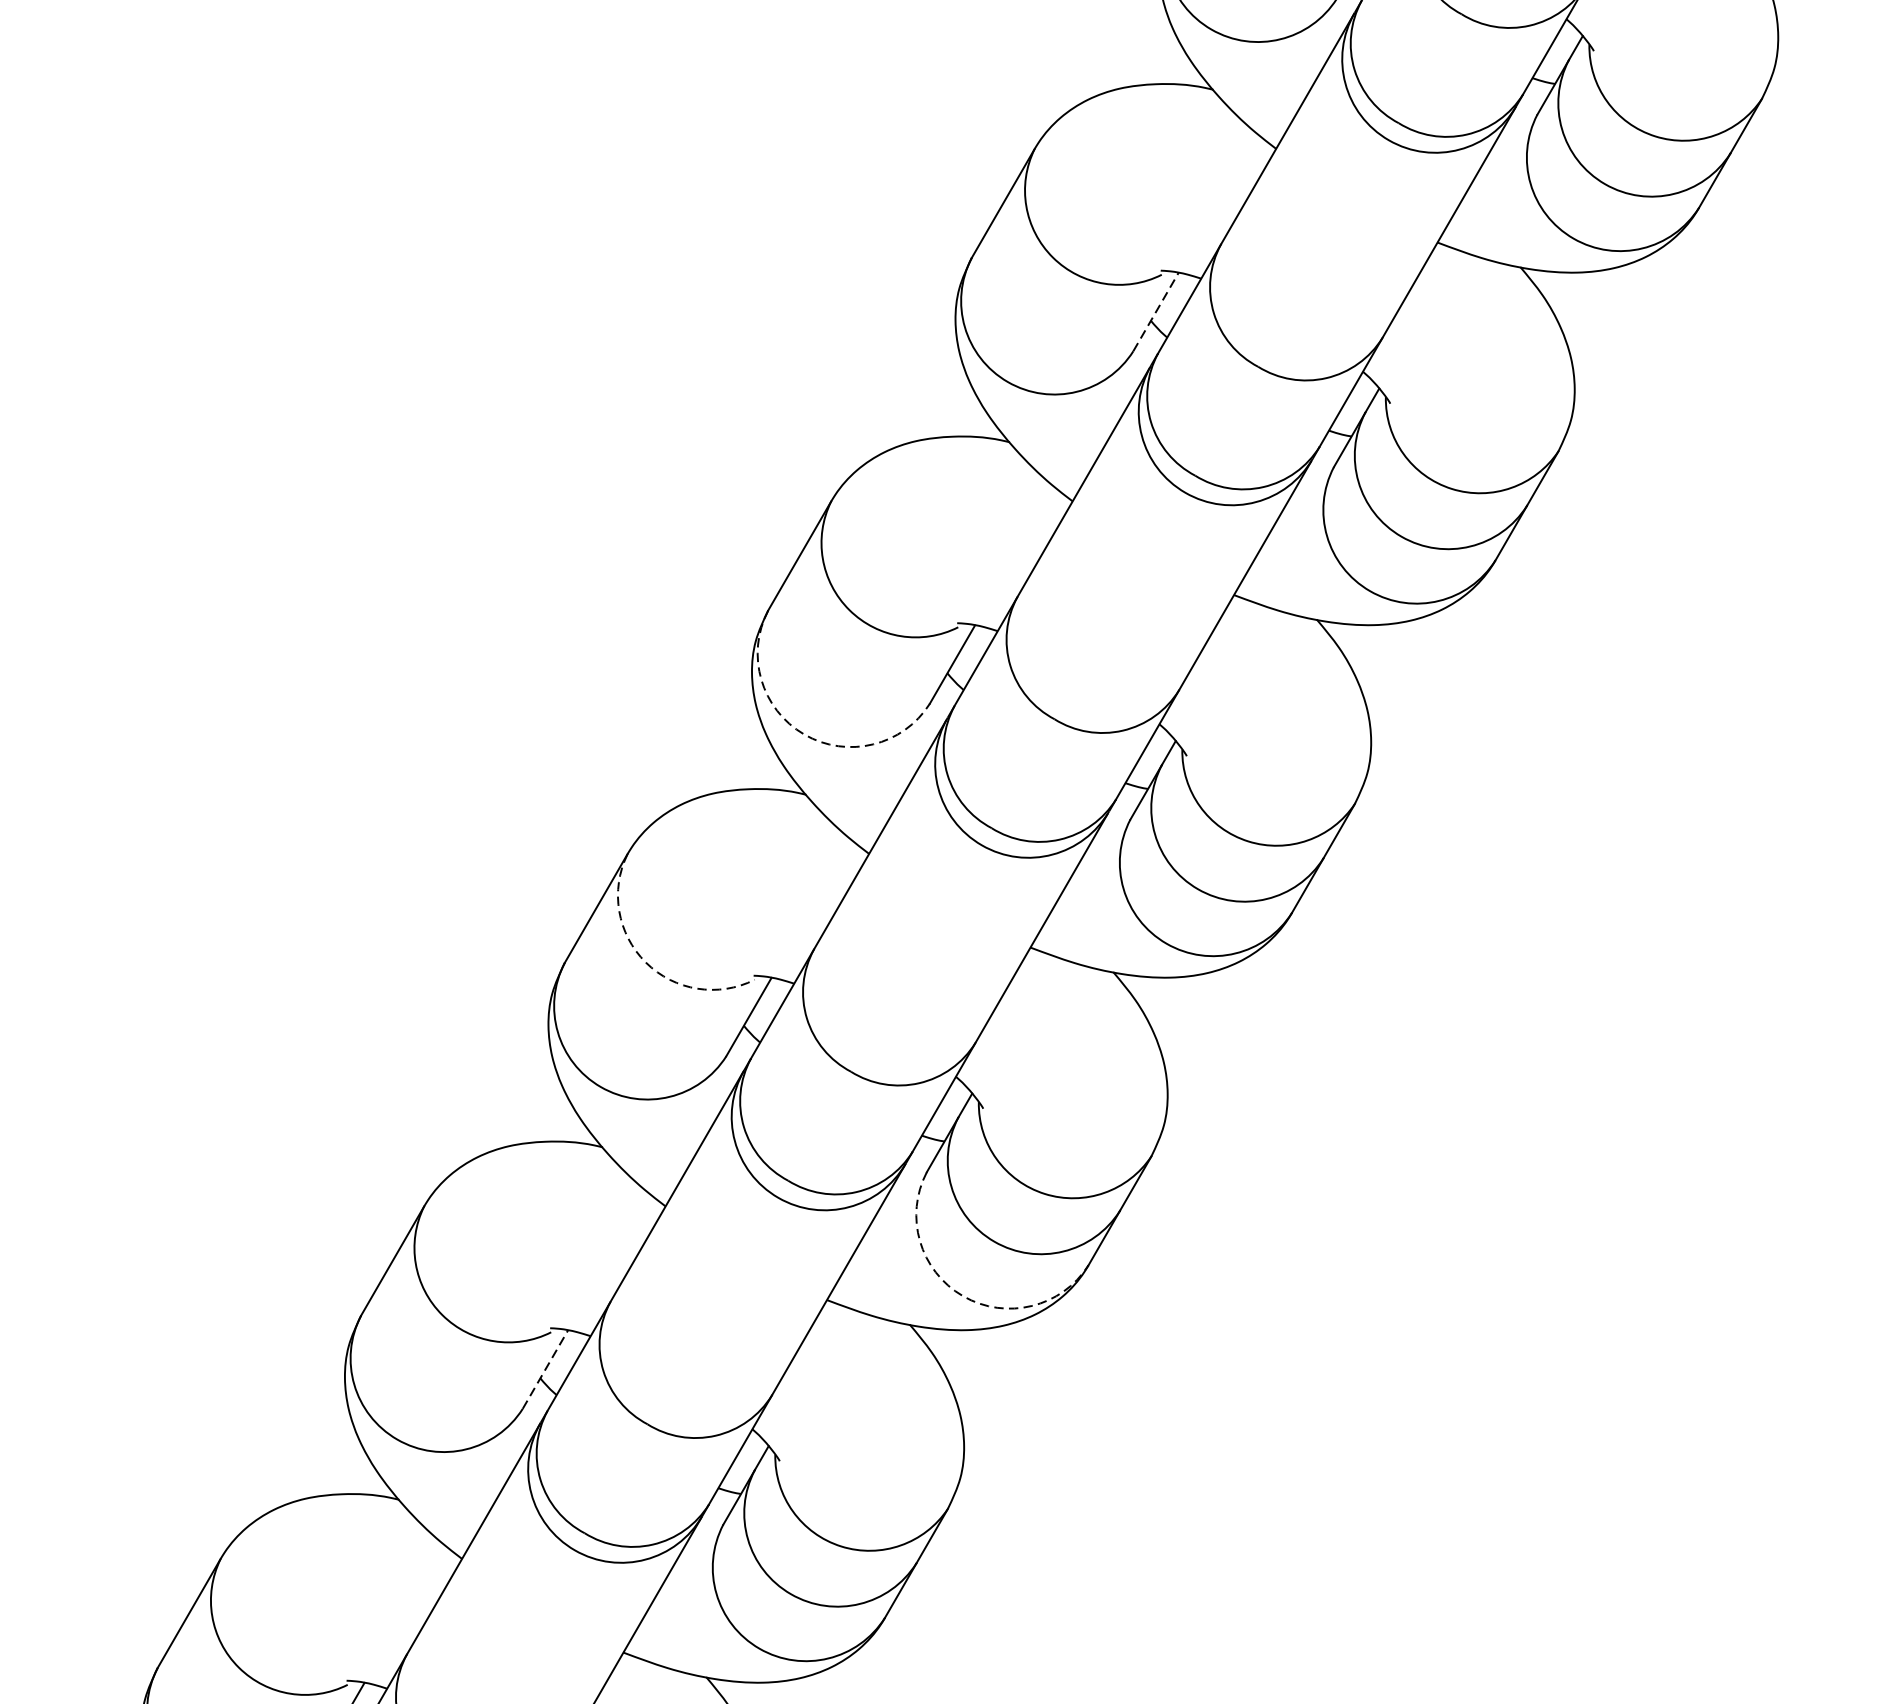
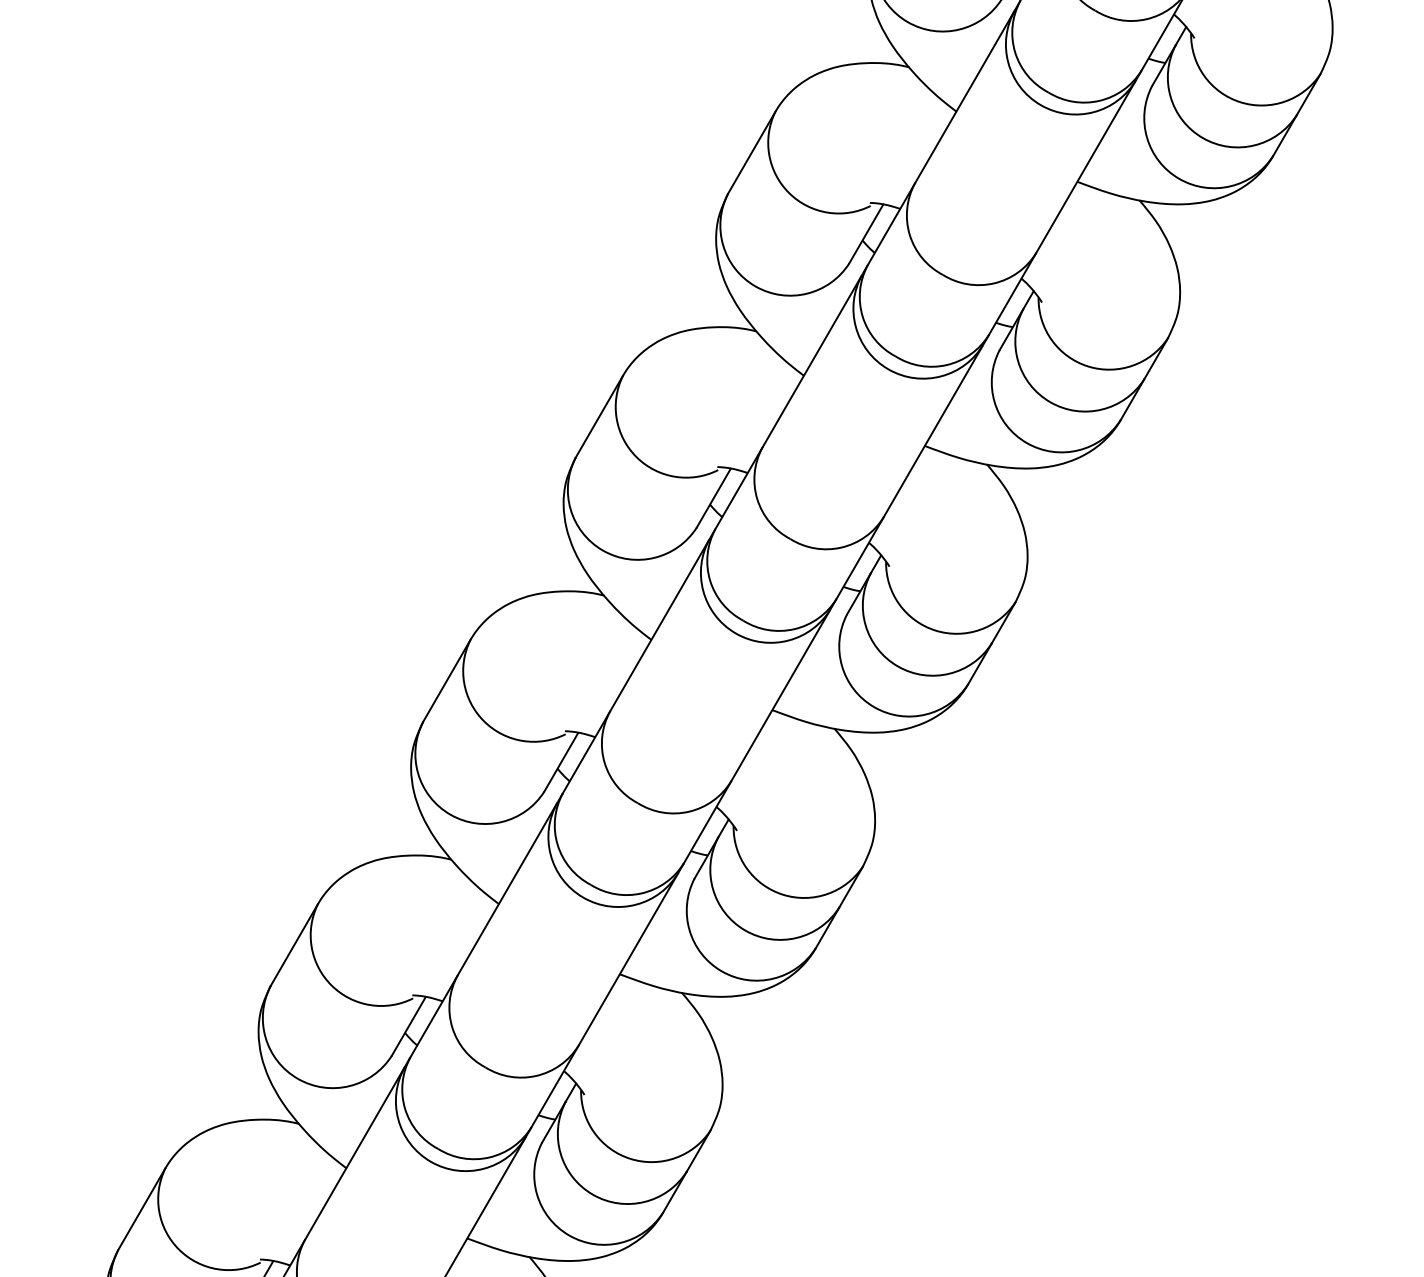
line: (1156, 311) -> (866, 233), dashed -> solid
arc: (803, 734) -> (602, 550), dashed -> solid
arc: (646, 962) -> (484, 721), dashed -> solid
arc: (962, 1296) -> (721, 971), dashed -> solid
line: (544, 1369) -> (408, 1026), dashed -> solid

